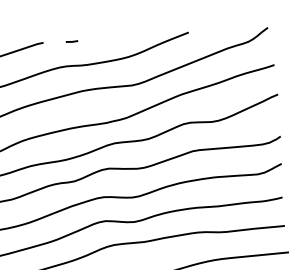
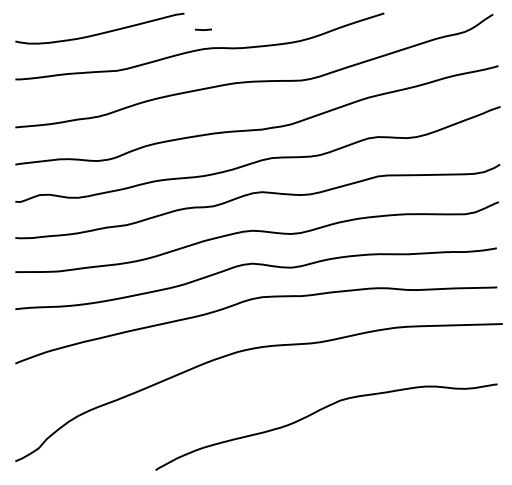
line: (72, 41) -> (203, 29), moved

